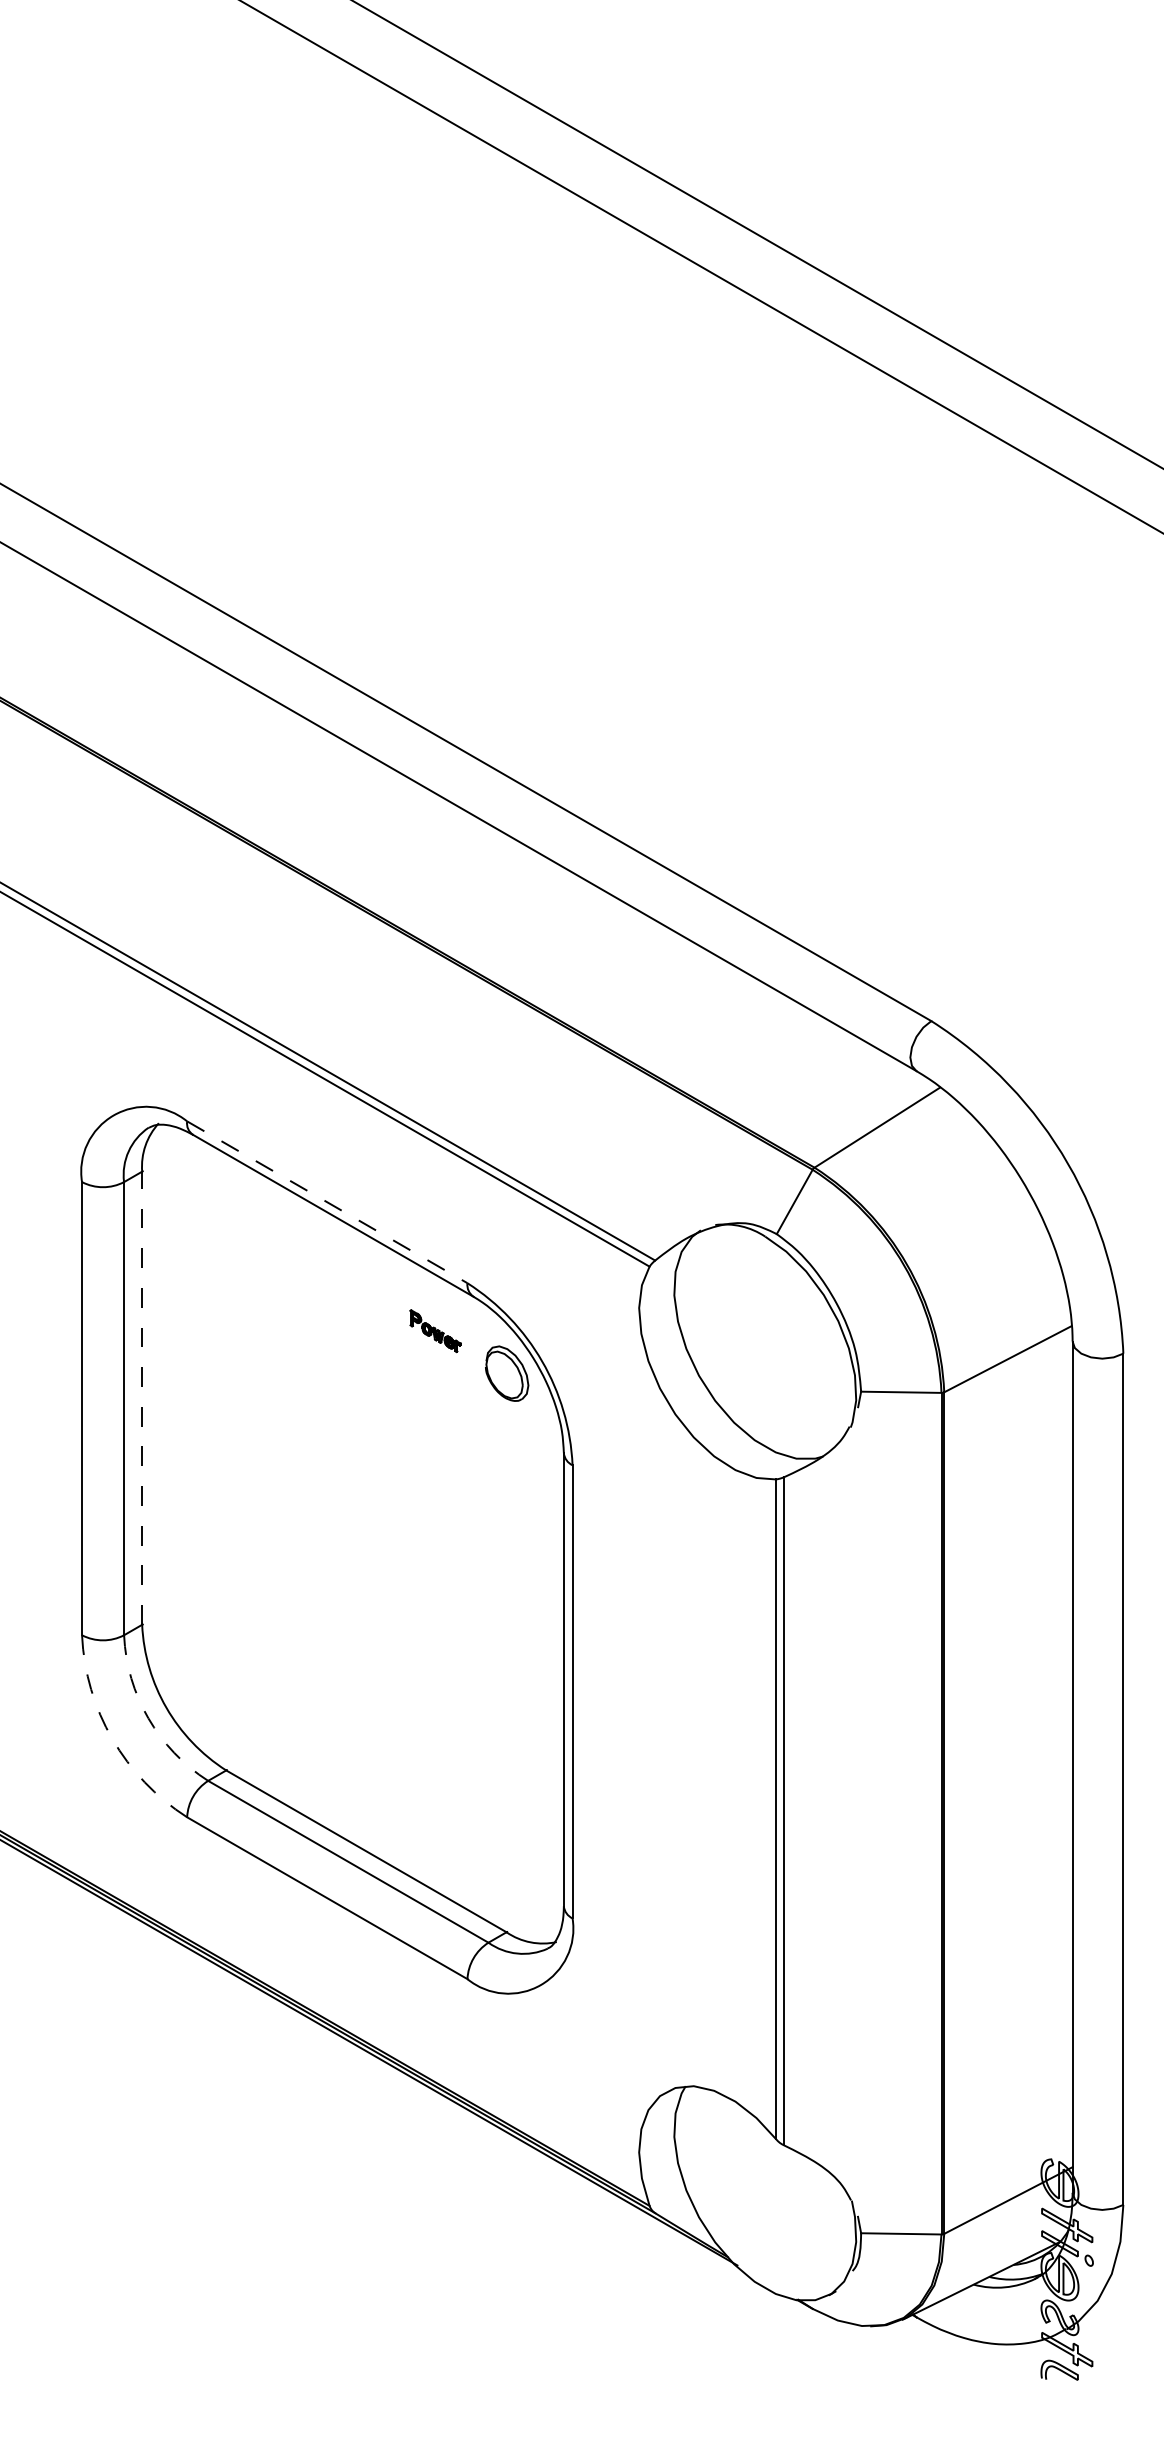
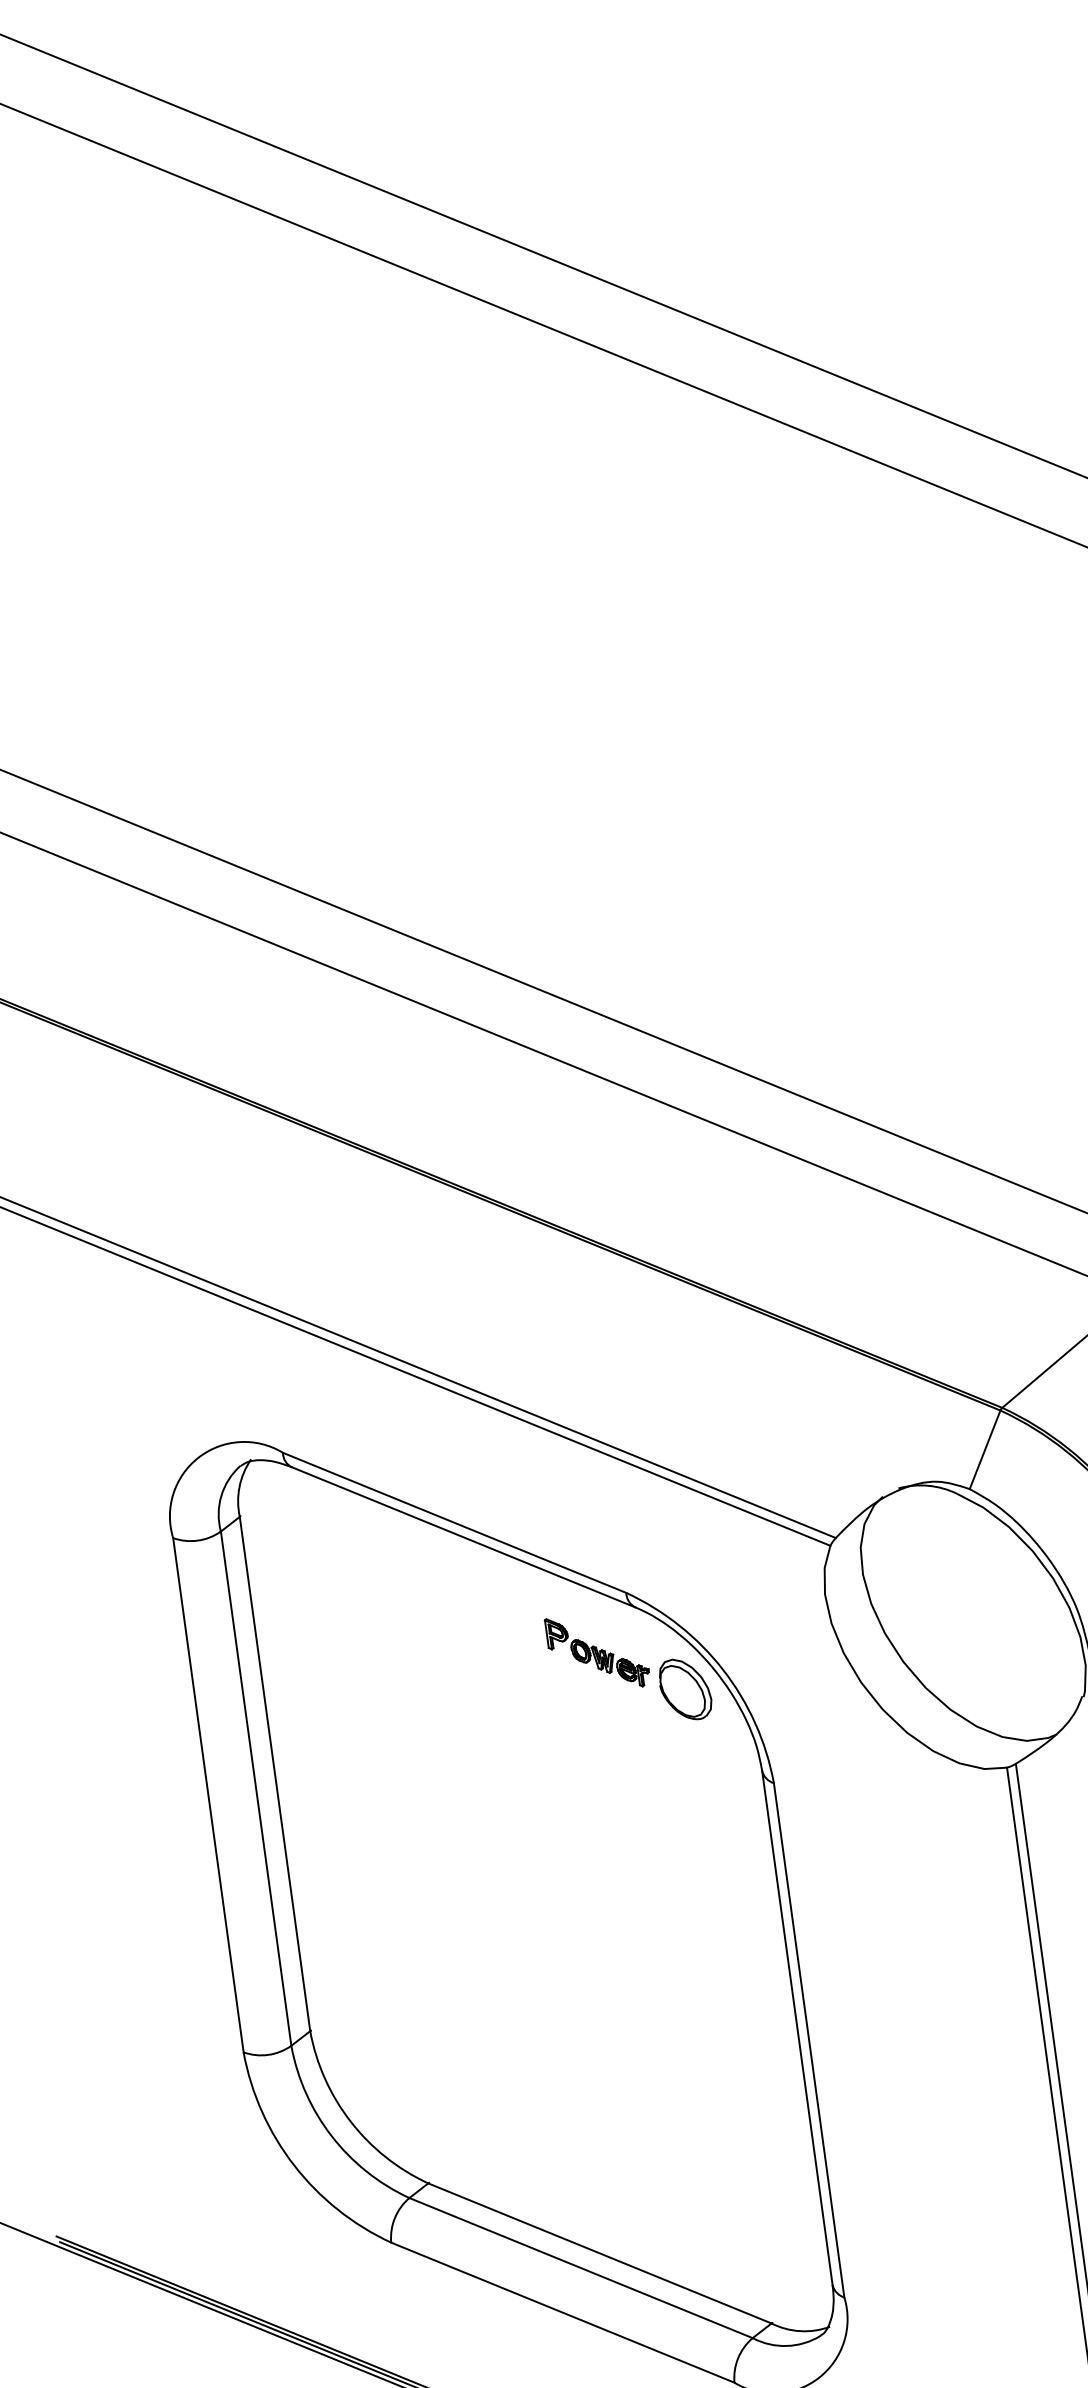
line: (327, 1202) -> (454, 1523), dashed -> solid
part: (435, 1330) -> (597, 1651), size x1.67
line: (142, 1398) -> (275, 1774), dashed -> solid
arc: (148, 1718) -> (331, 2136), dashed -> solid
arc: (112, 1739) -> (294, 2165), dashed -> solid

